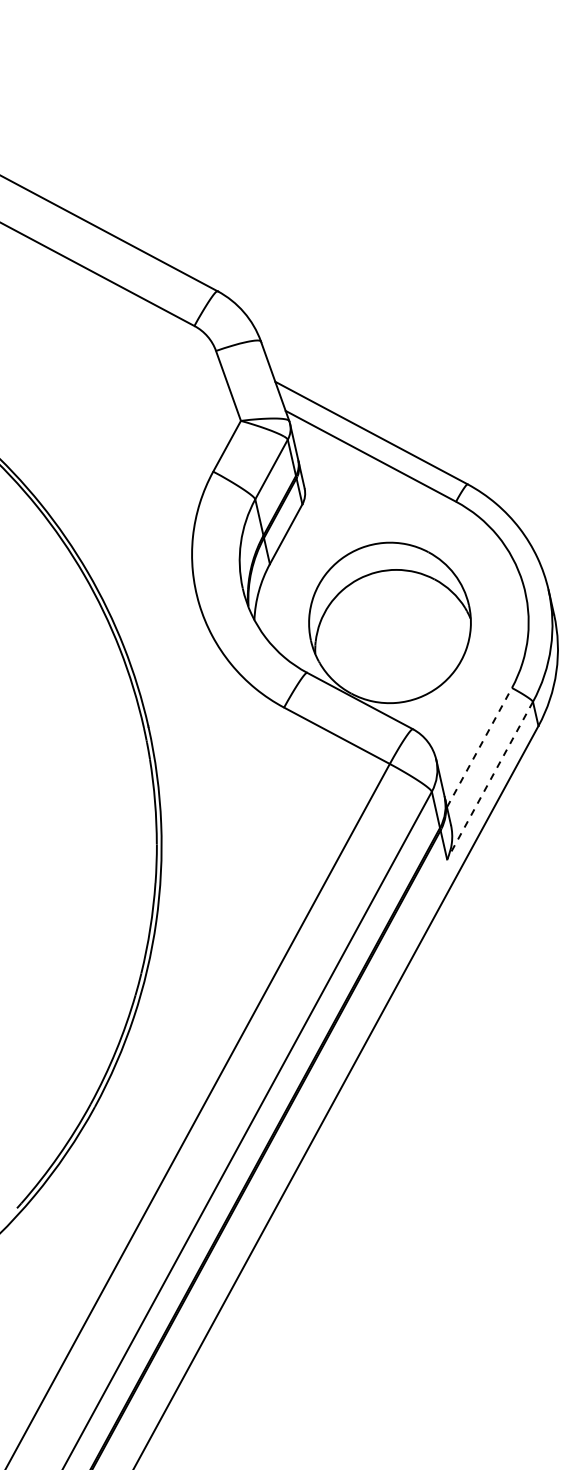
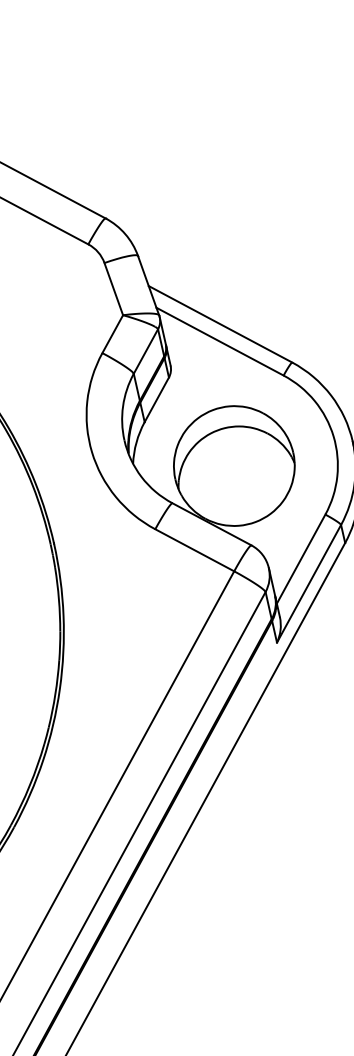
line: (479, 747) -> (301, 559), dashed -> solid
line: (490, 780) -> (309, 583), dashed -> solid

